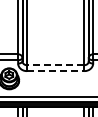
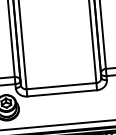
line: (55, 65) -> (61, 86), dashed -> solid
line: (55, 71) -> (62, 93), dashed -> solid

